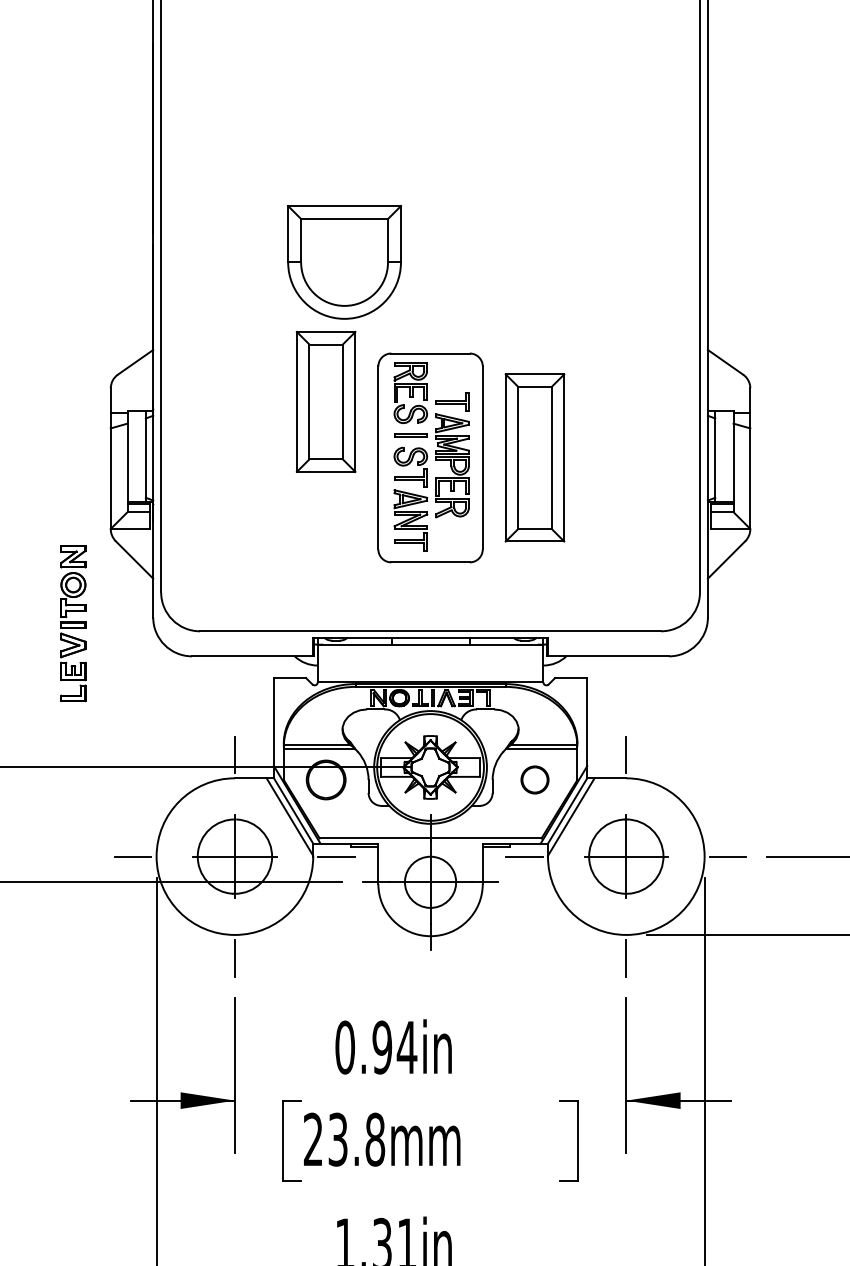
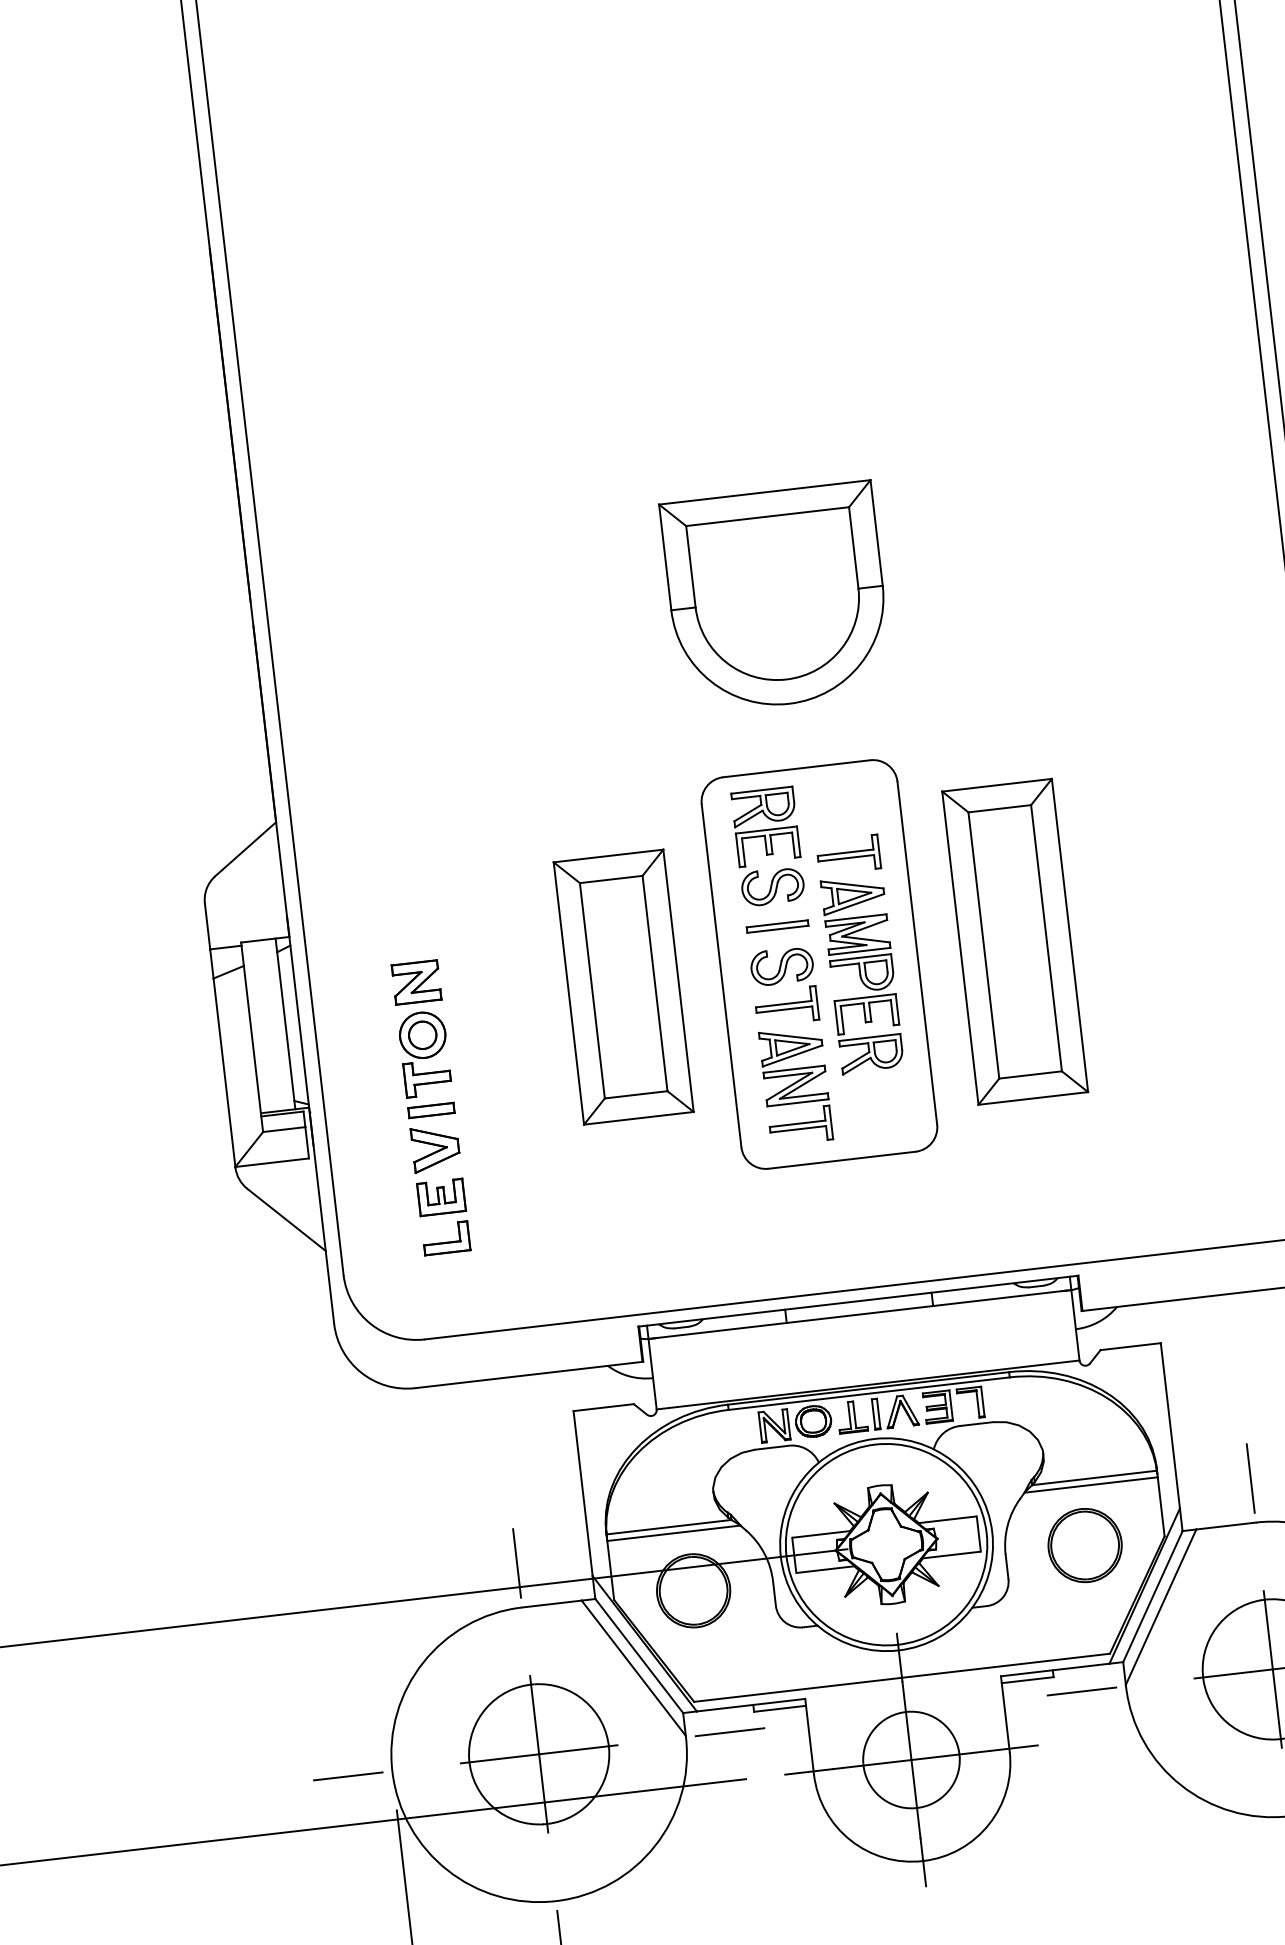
part: (344, 262) -> (776, 598), moved
part: (325, 401) -> (622, 986), moved
part: (73, 623) -> (431, 1107), moved
part: (534, 779) -> (1084, 1544), size x1.43

